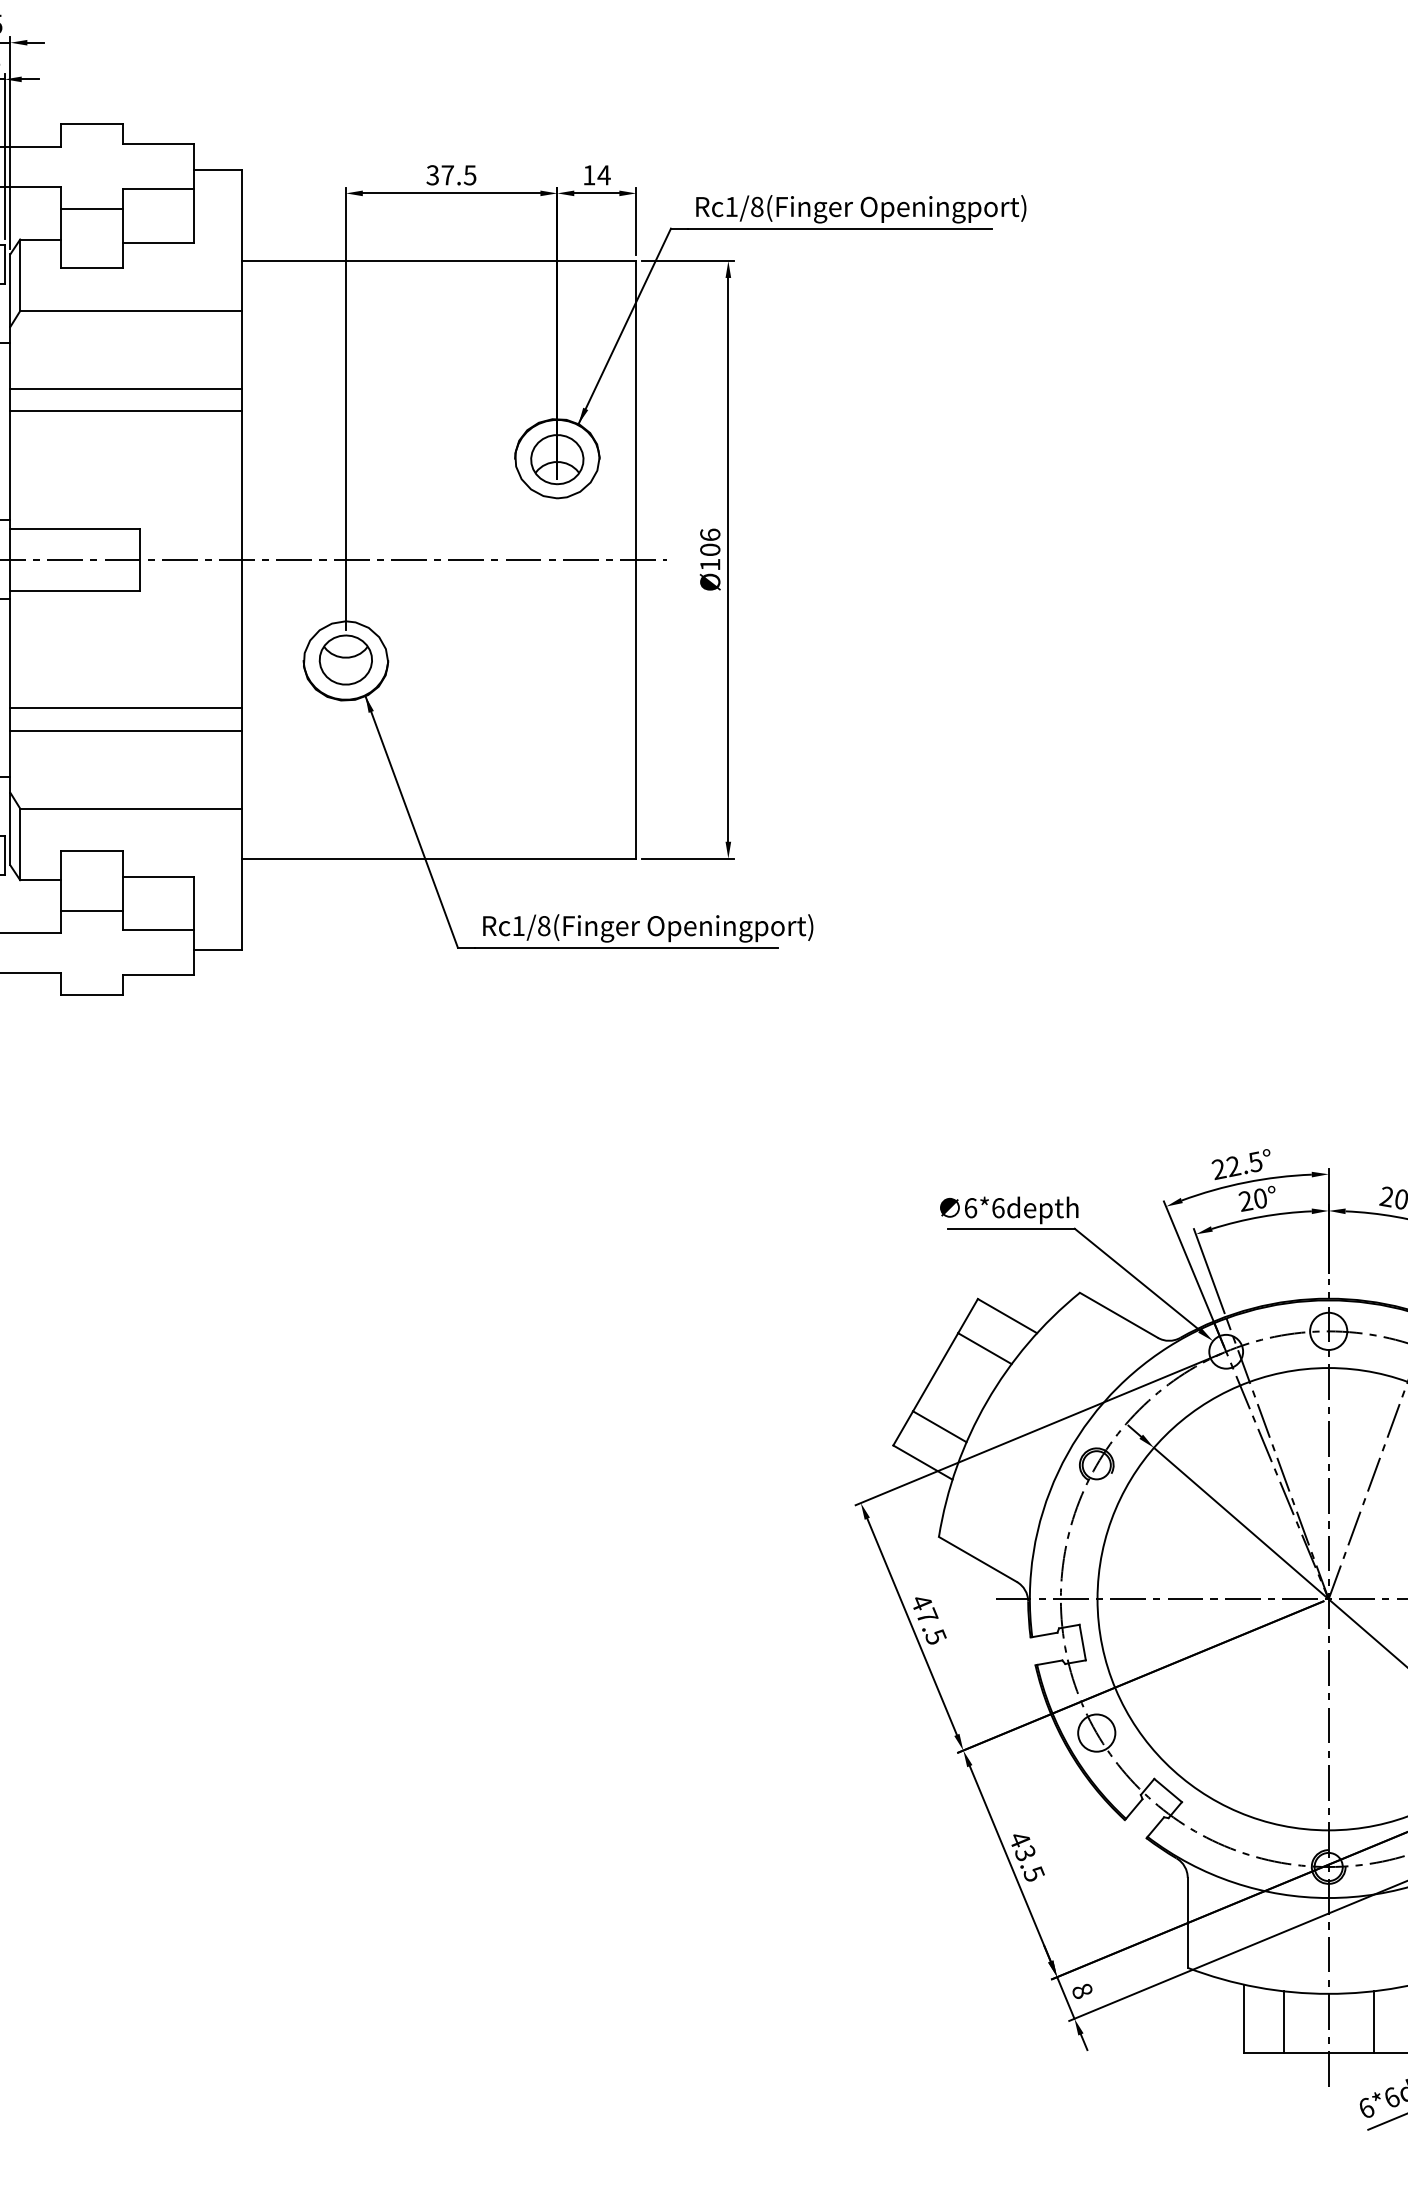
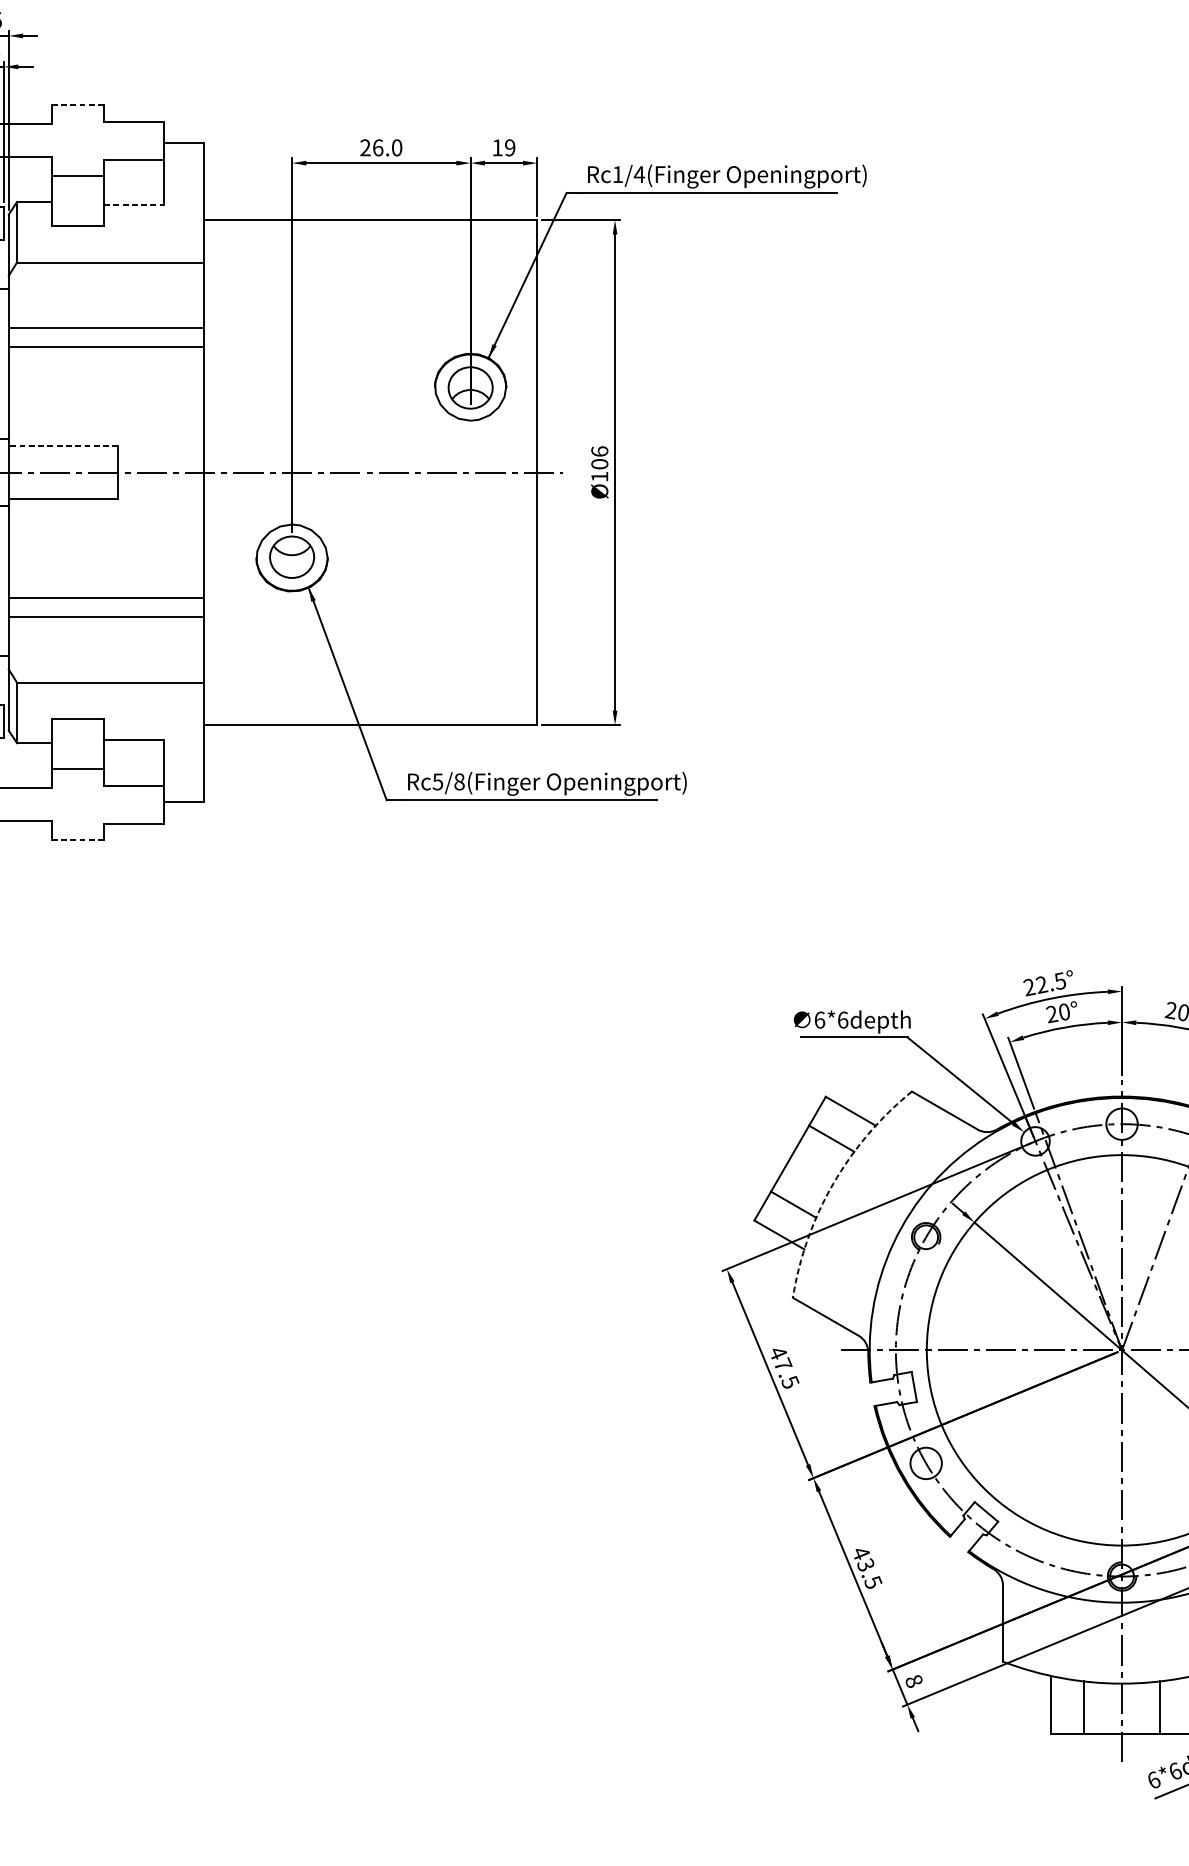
line: (91, 124) -> (77, 104), solid -> dashed
text: (451, 175) -> (381, 148), 37.5 -> 26.0
text: (603, 175) -> (509, 148), 14 -> 19
text: (756, 206) -> (638, 174), Rc1/8(Finger -> Rc1/4(Finger
line: (158, 242) -> (133, 204), solid -> dashed
line: (75, 528) -> (63, 446), solid -> dashed
text: (518, 926) -> (437, 782), Rc1/8(Finger -> Rc5/8(Finger
line: (91, 995) -> (77, 840), solid -> dashed
arc: (986, 1401) -> (833, 1183), solid -> dashed

